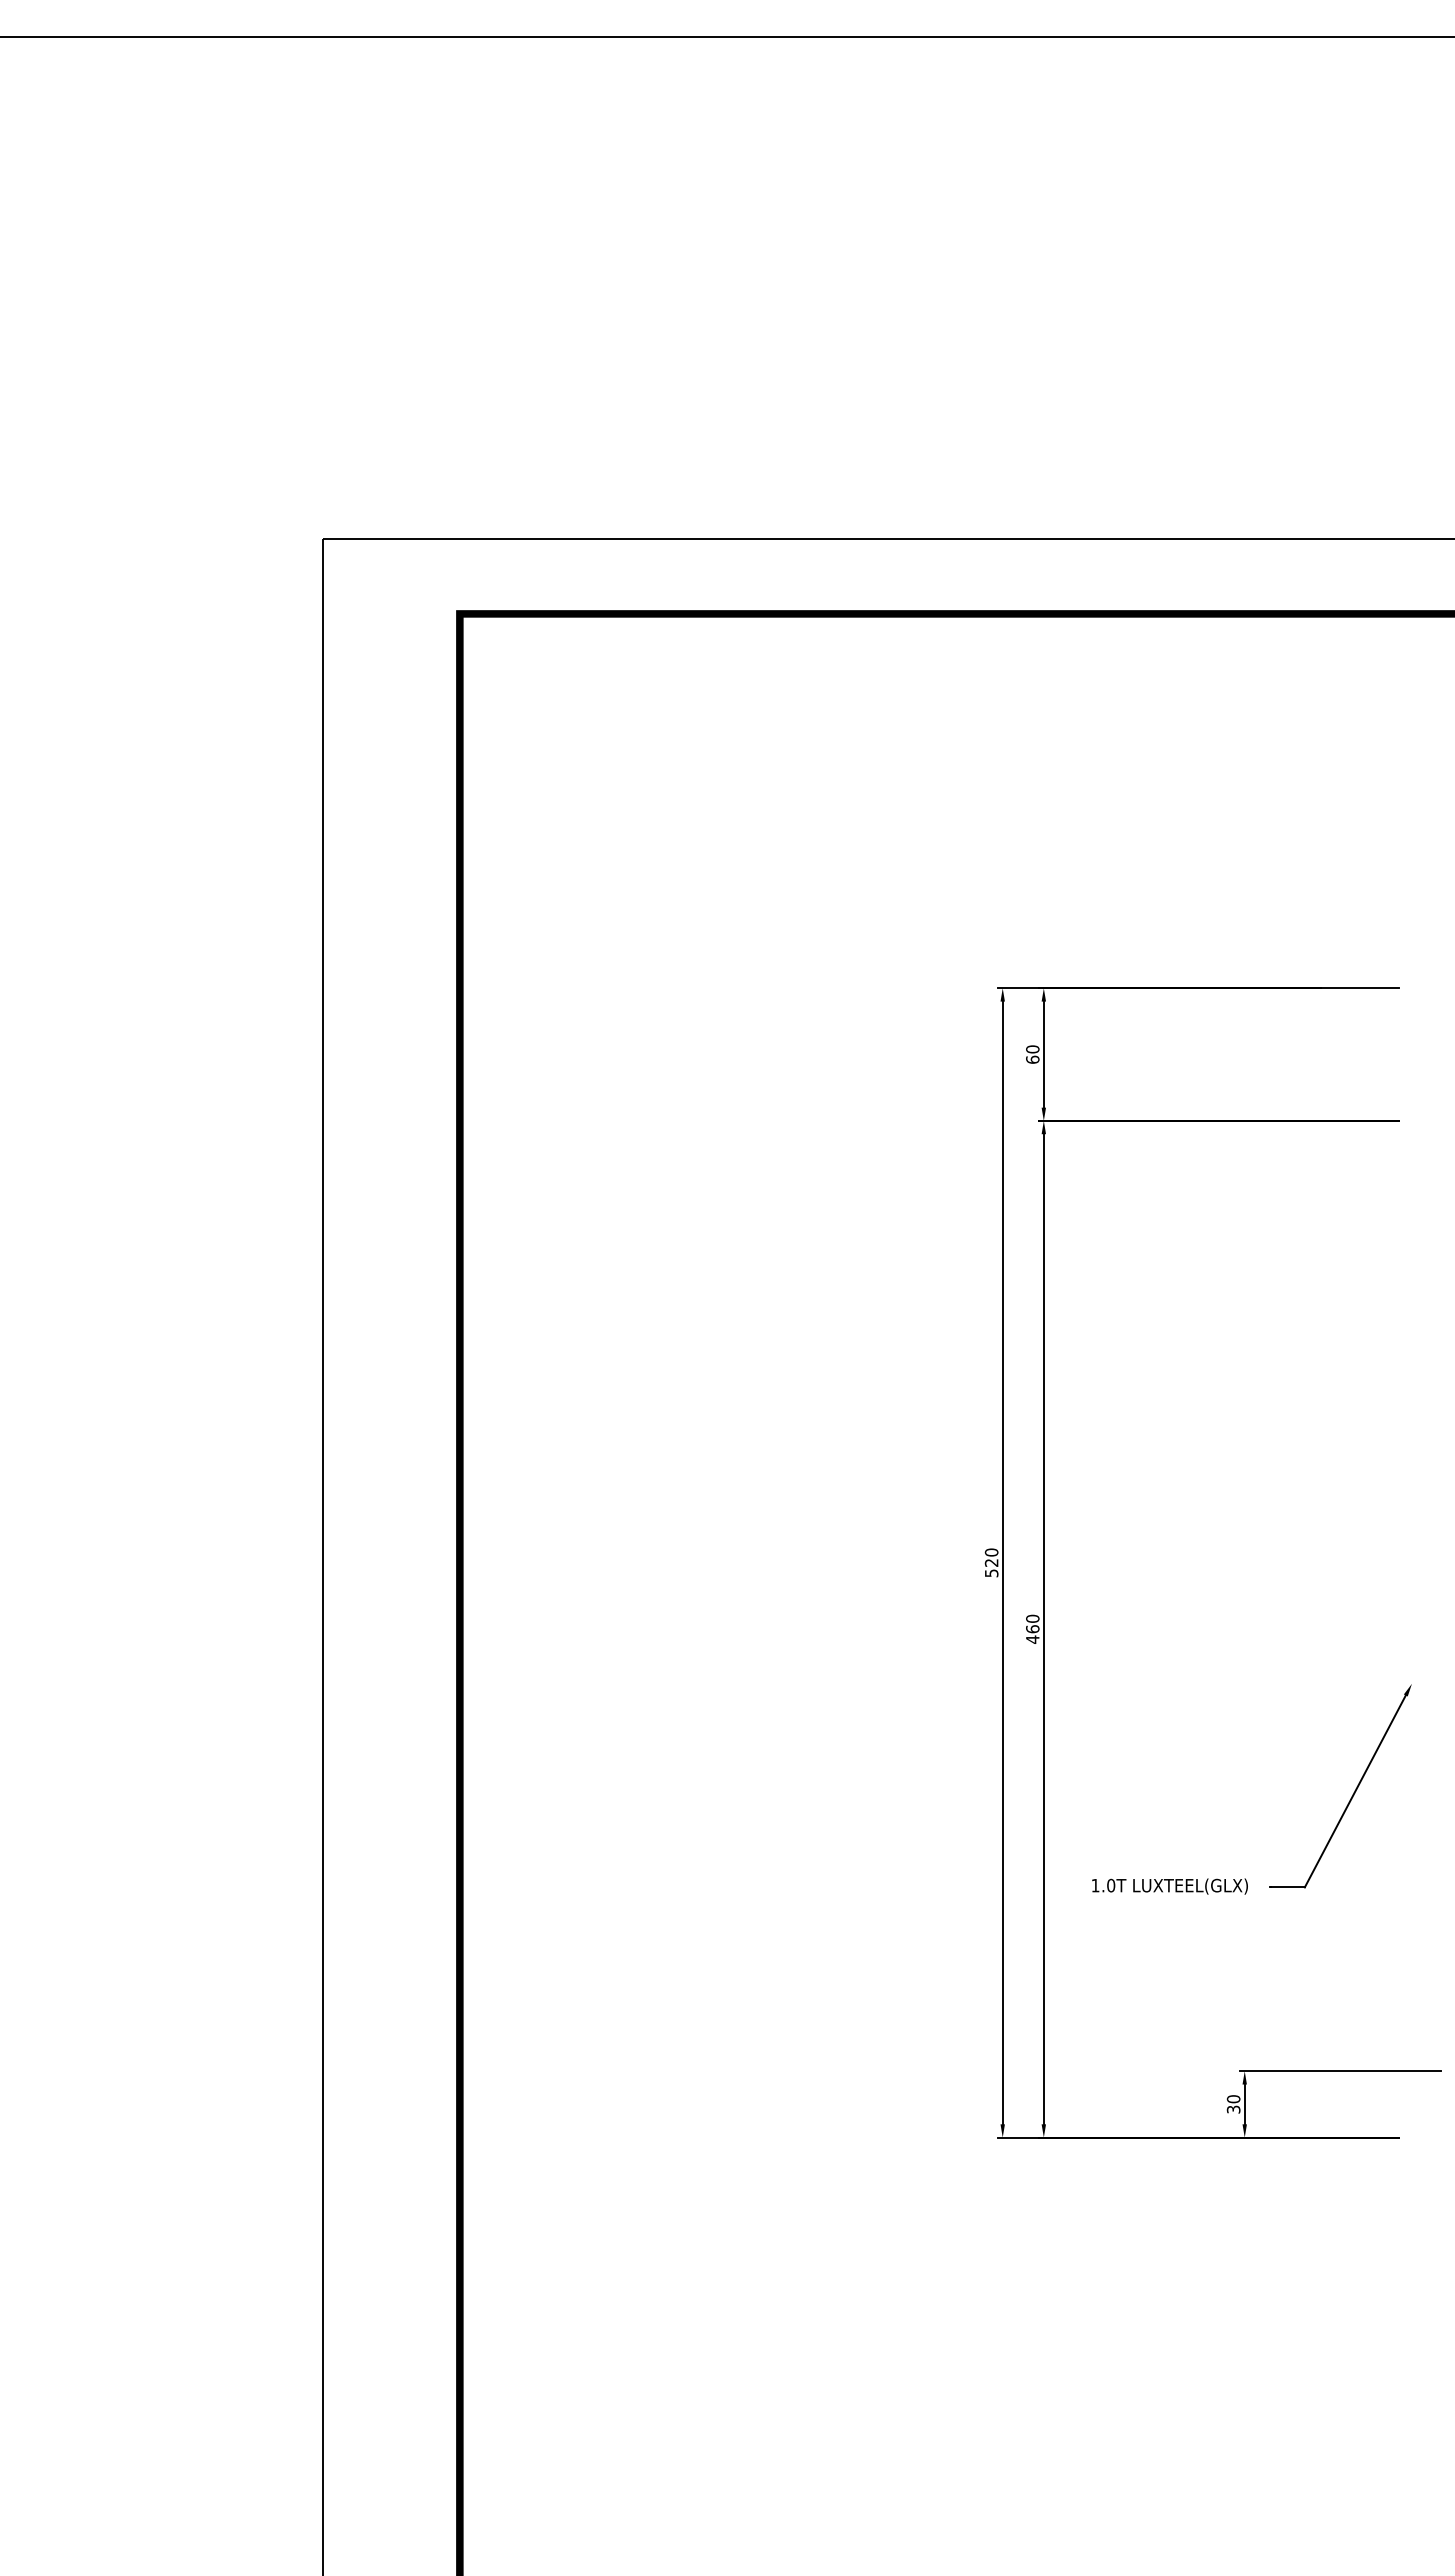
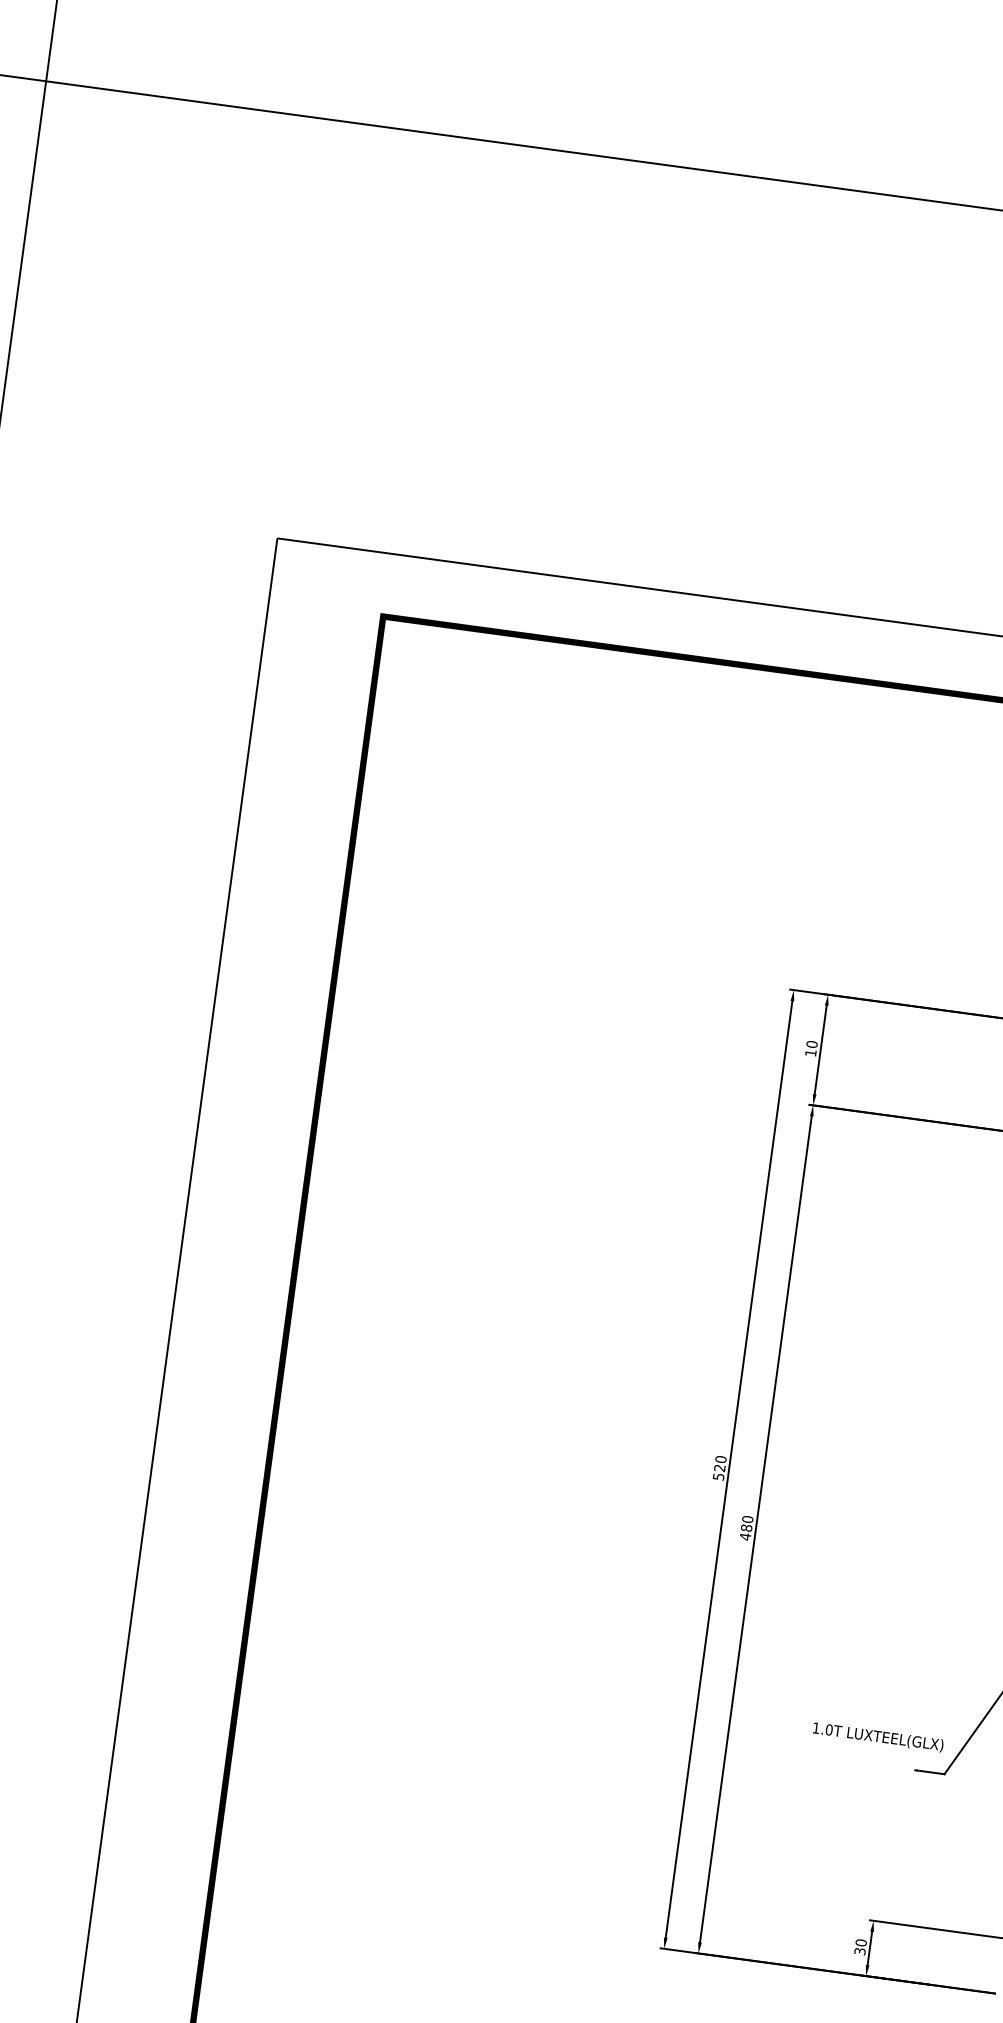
text: (1032, 1059) -> (810, 1052), 60 -> 10
text: (1032, 1629) -> (746, 1528), 460 -> 480
text: (1169, 1886) -> (877, 1737), moved

